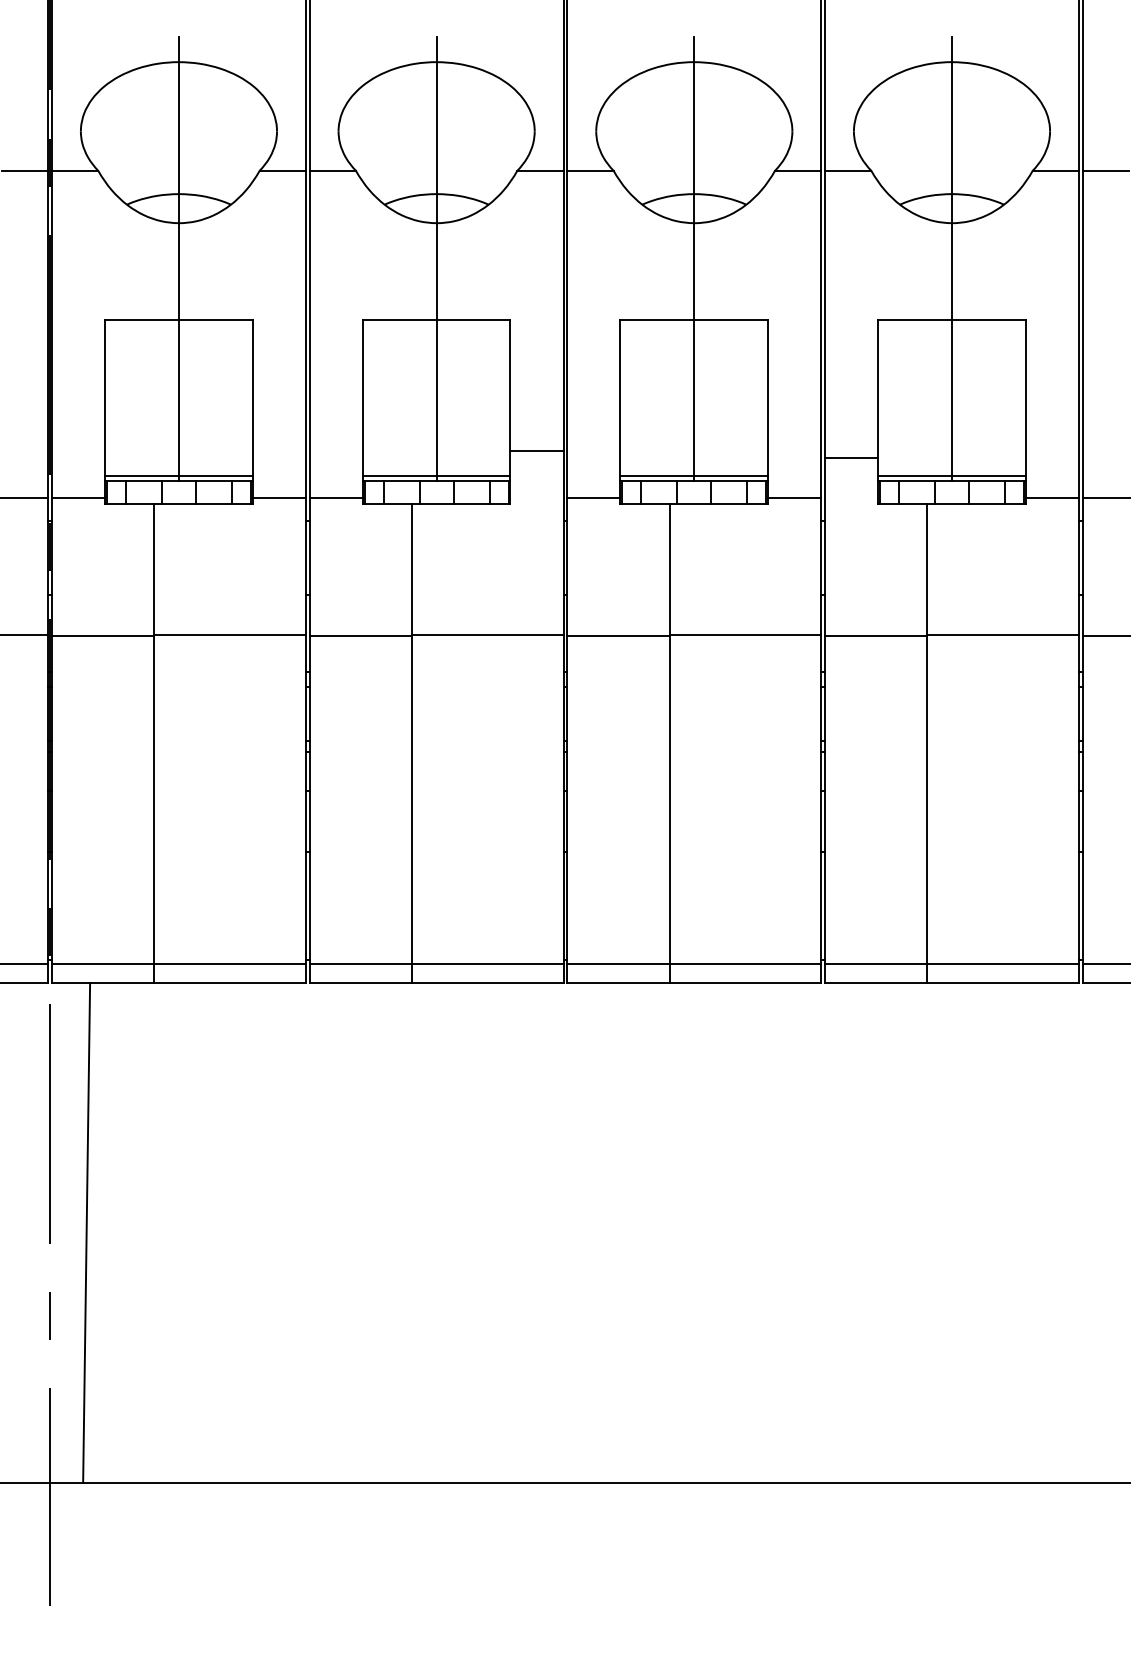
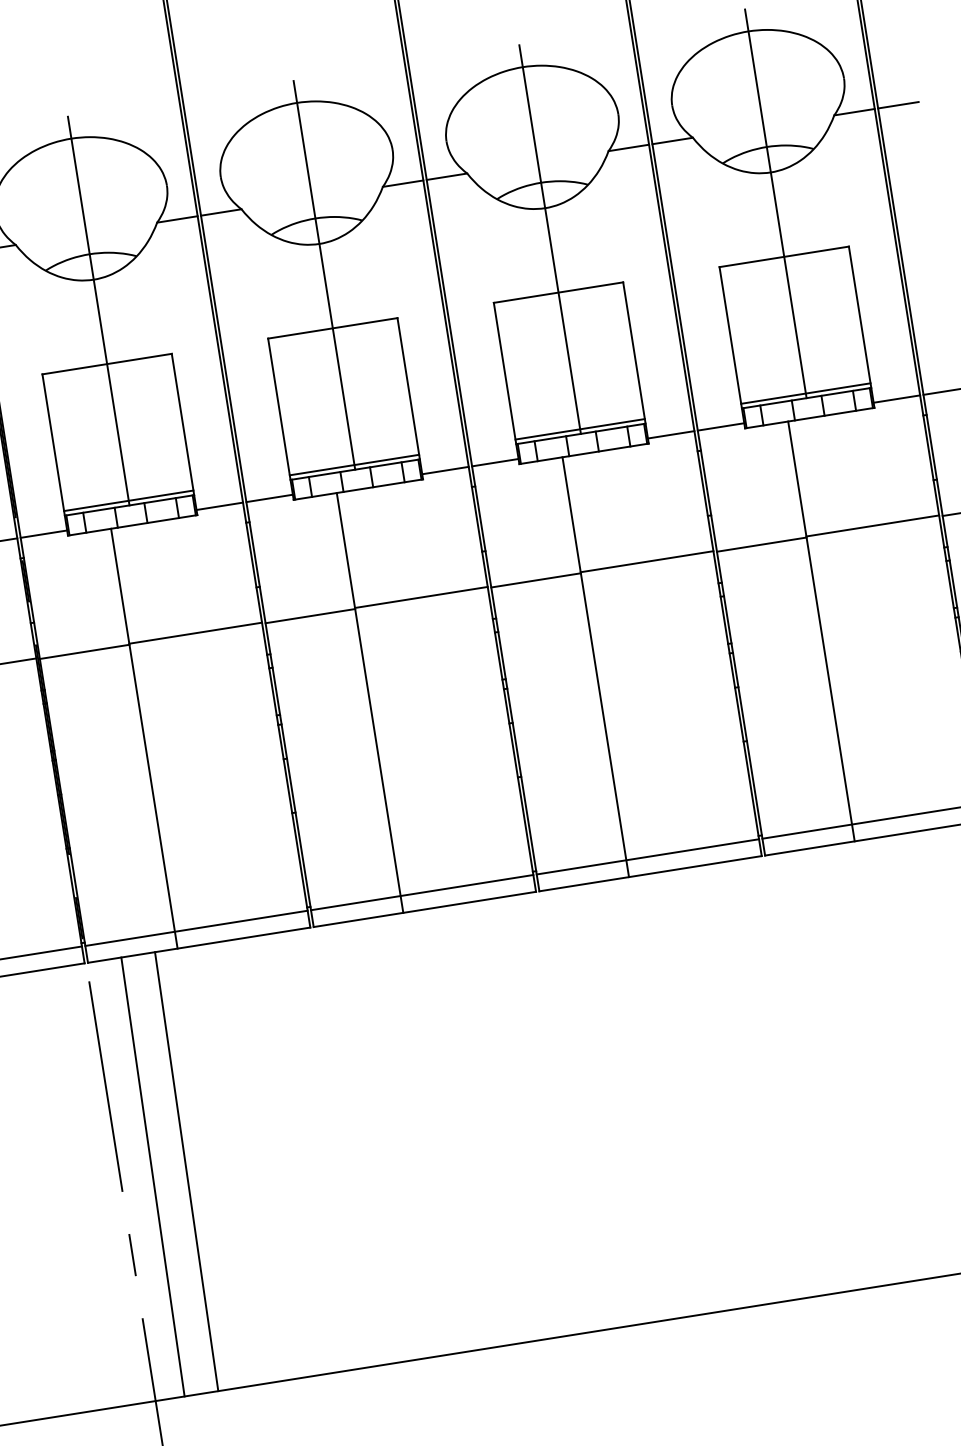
line: (536, 450) -> (444, 470), moved
line: (851, 457) -> (720, 426), moved
line: (124, 1232) -> (186, 1171), added

